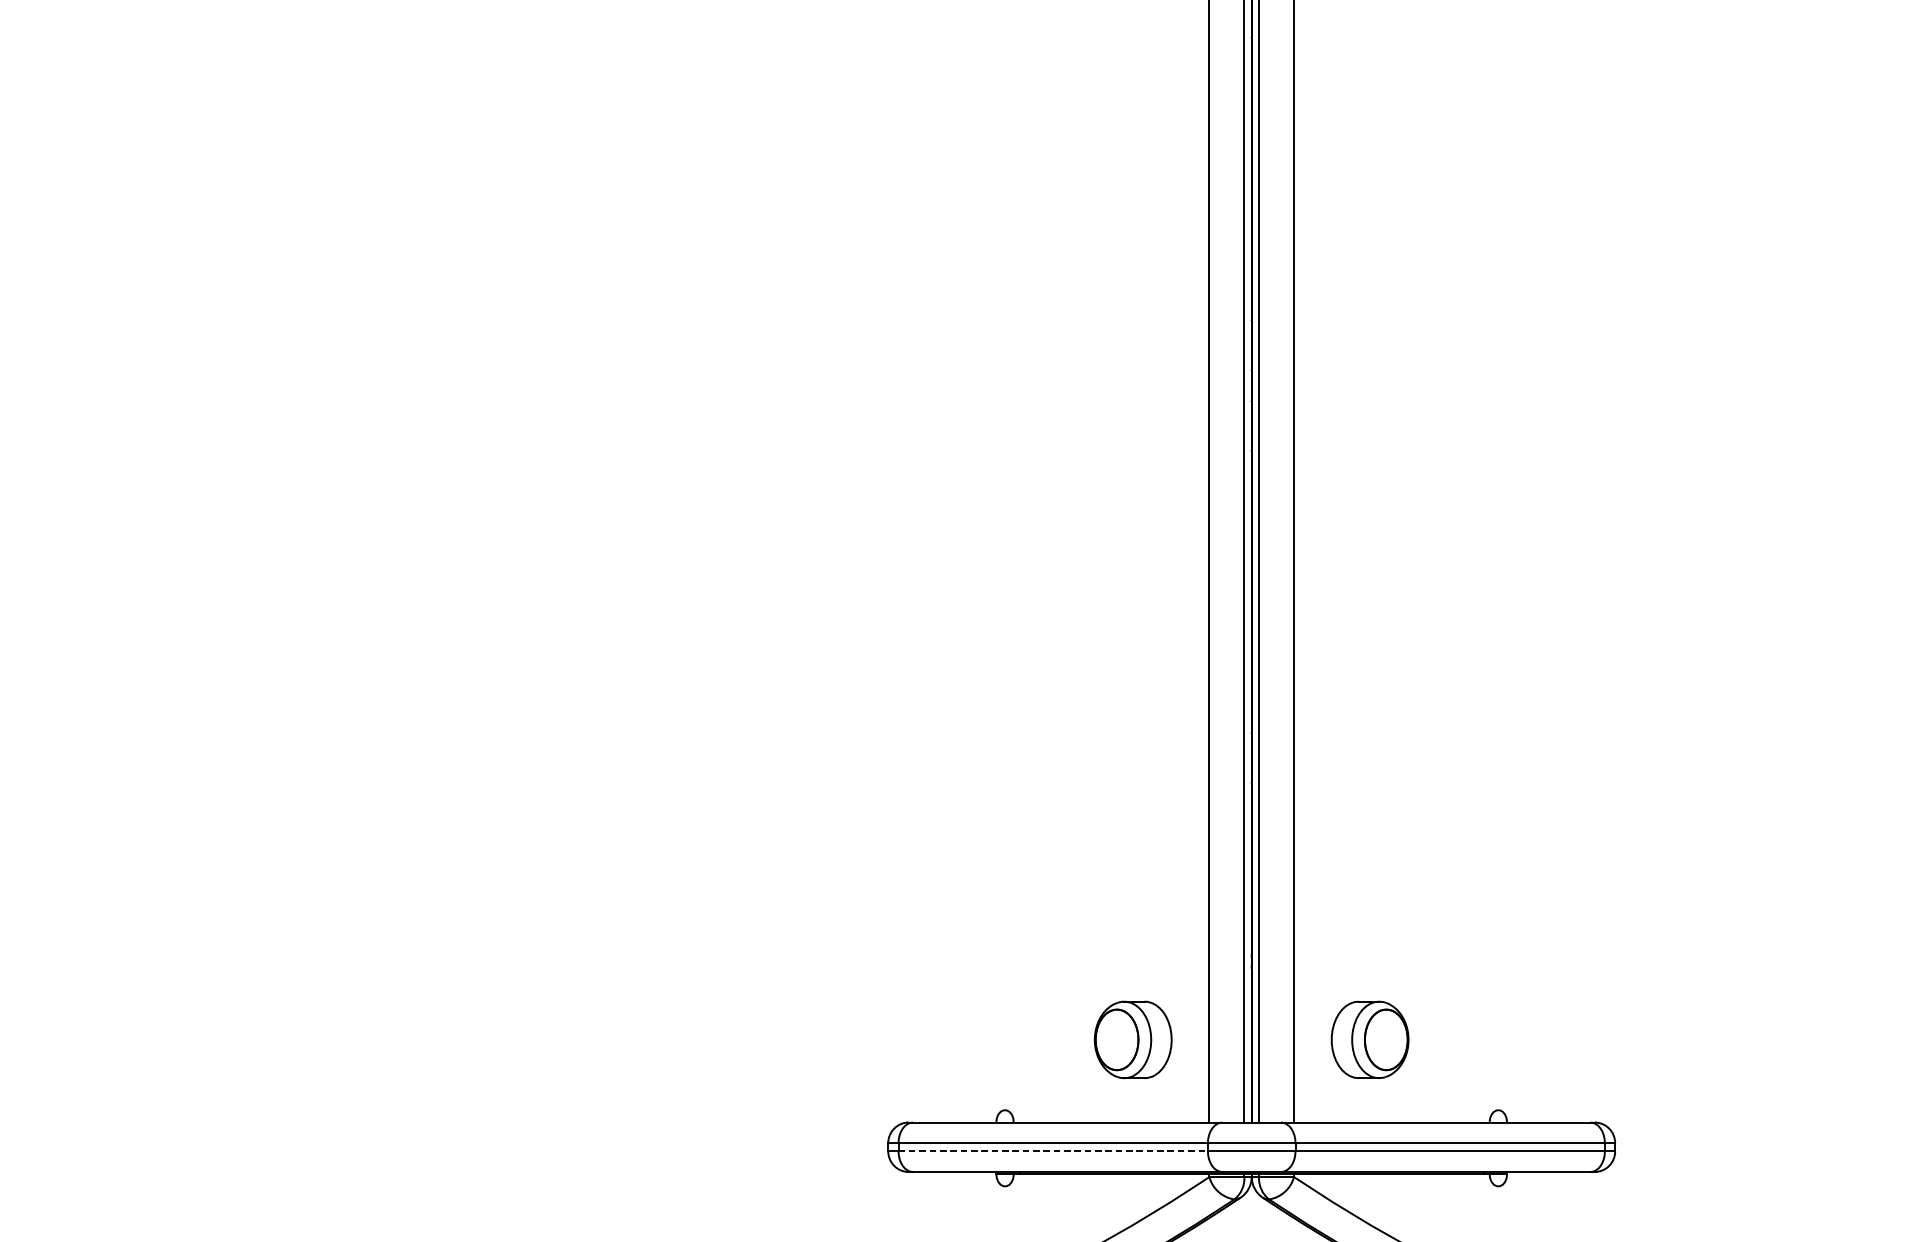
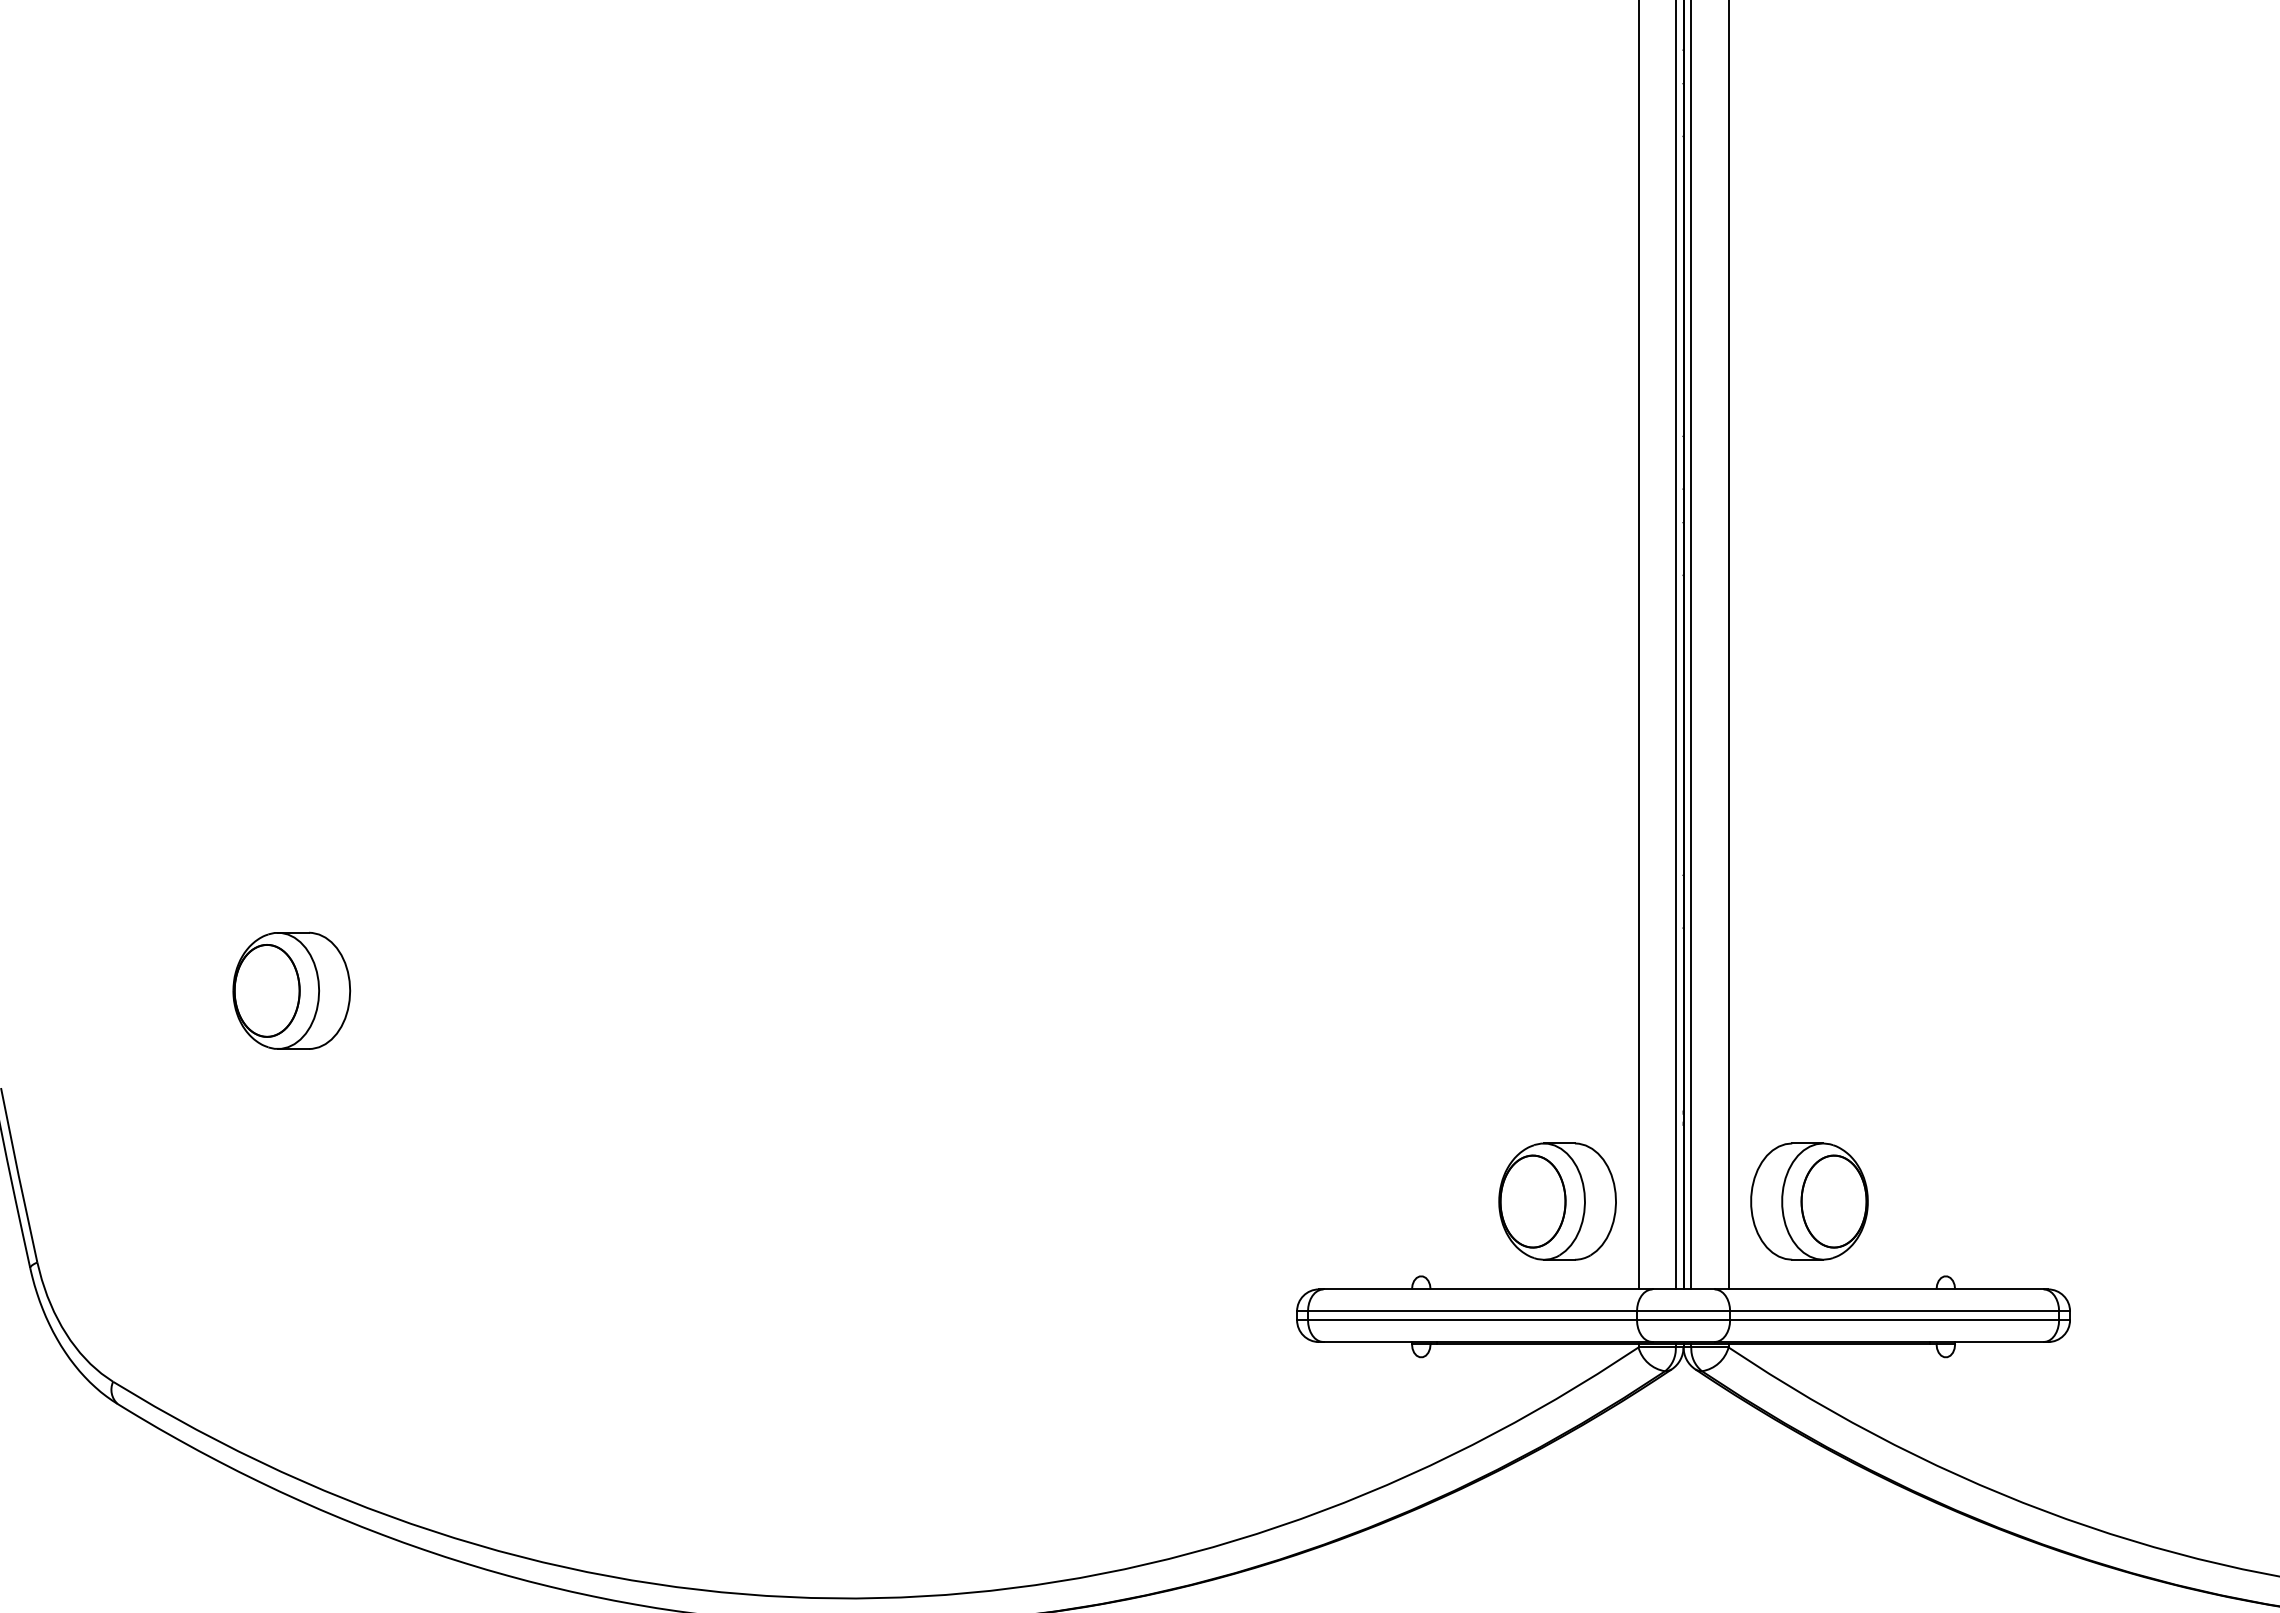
part: (1133, 1039) -> (1557, 1201), size x1.43
part: (1370, 1039) -> (1809, 1201), size x1.43
line: (1054, 1151) -> (1473, 1320), dashed -> solid

